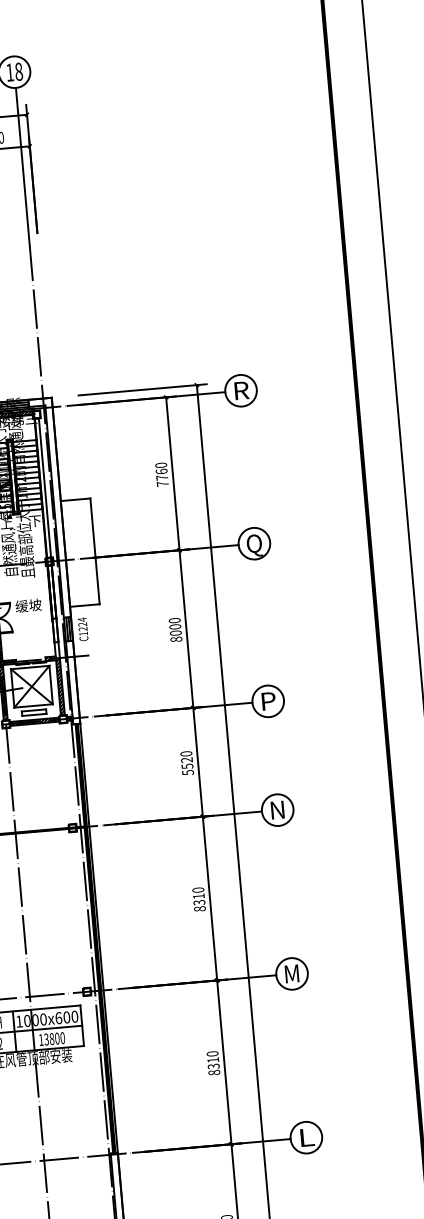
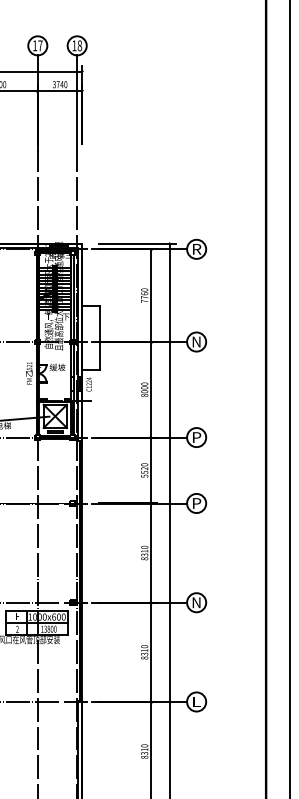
text: (254, 544) -> (196, 342), Q -> N
text: (277, 810) -> (196, 503), N -> P
text: (291, 973) -> (196, 602), M -> N

